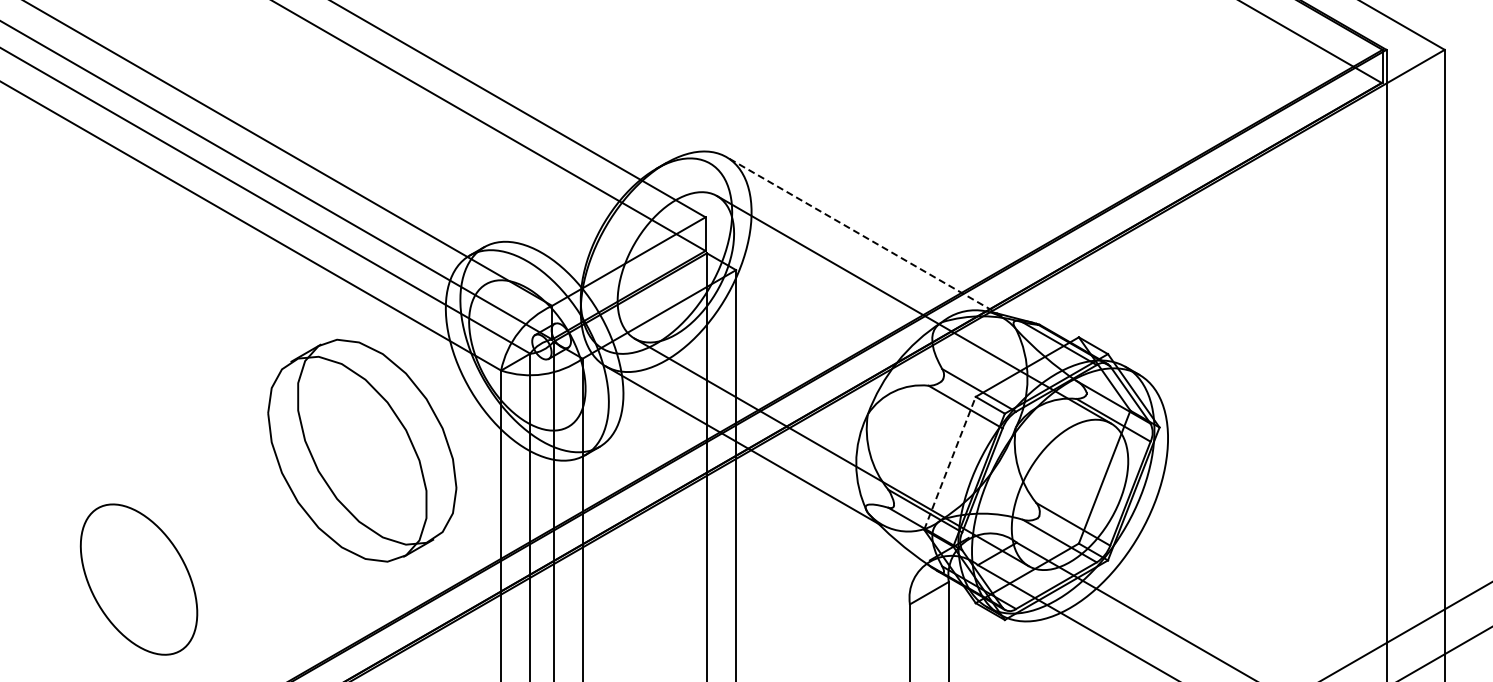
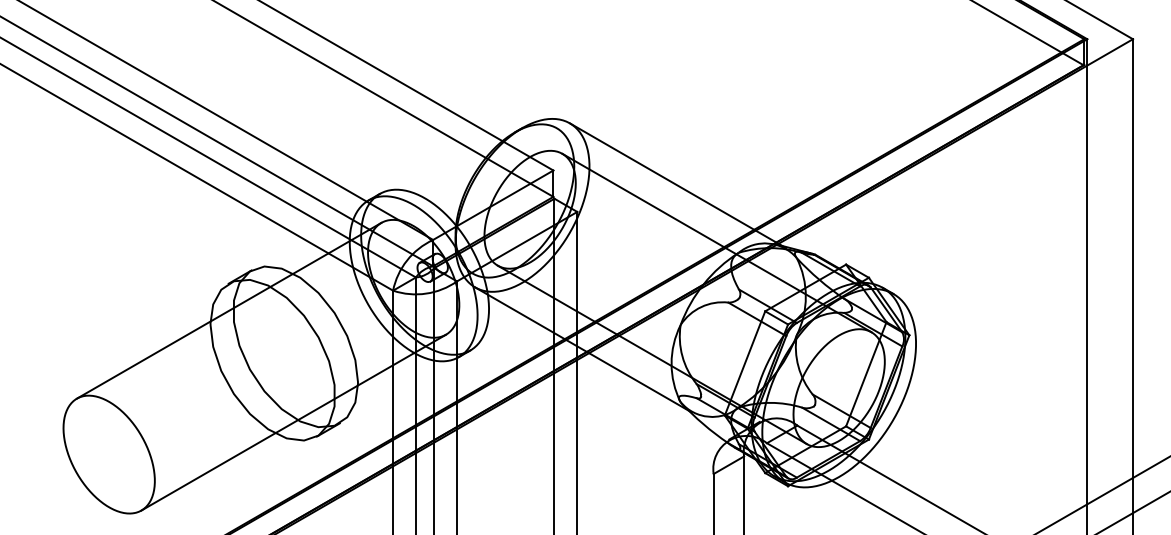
line: (864, 236) -> (678, 185), dashed -> solid
line: (291, 396) -> (228, 311), added
line: (950, 462) -> (745, 362), dashed -> solid
line: (374, 538) -> (293, 422), added

